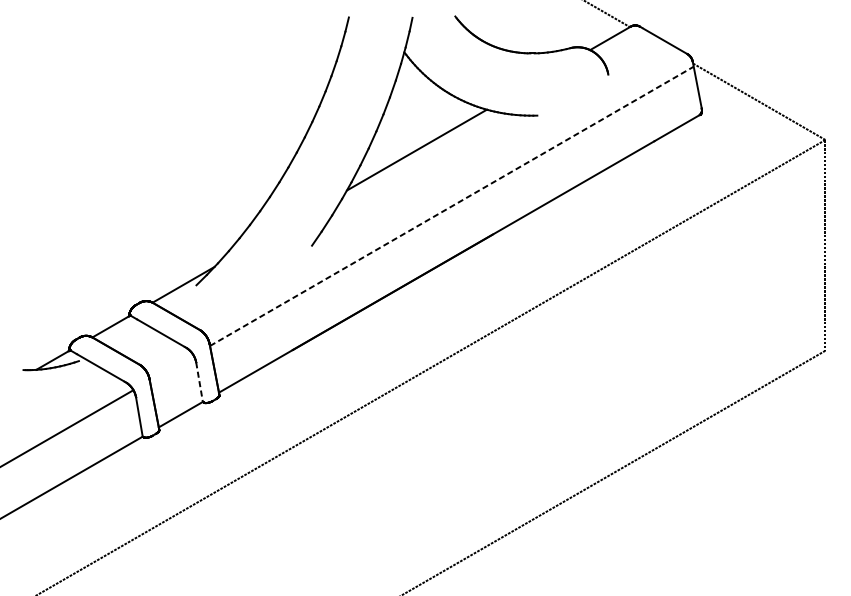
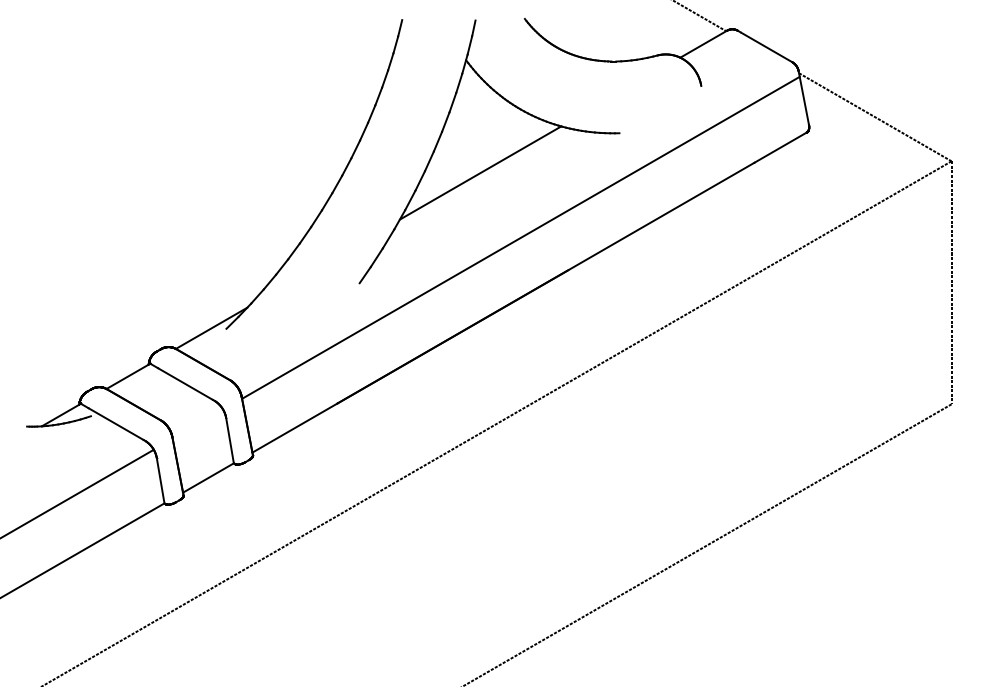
line: (451, 206) -> (520, 237), dashed -> solid
line: (199, 382) -> (230, 440), dashed -> solid

